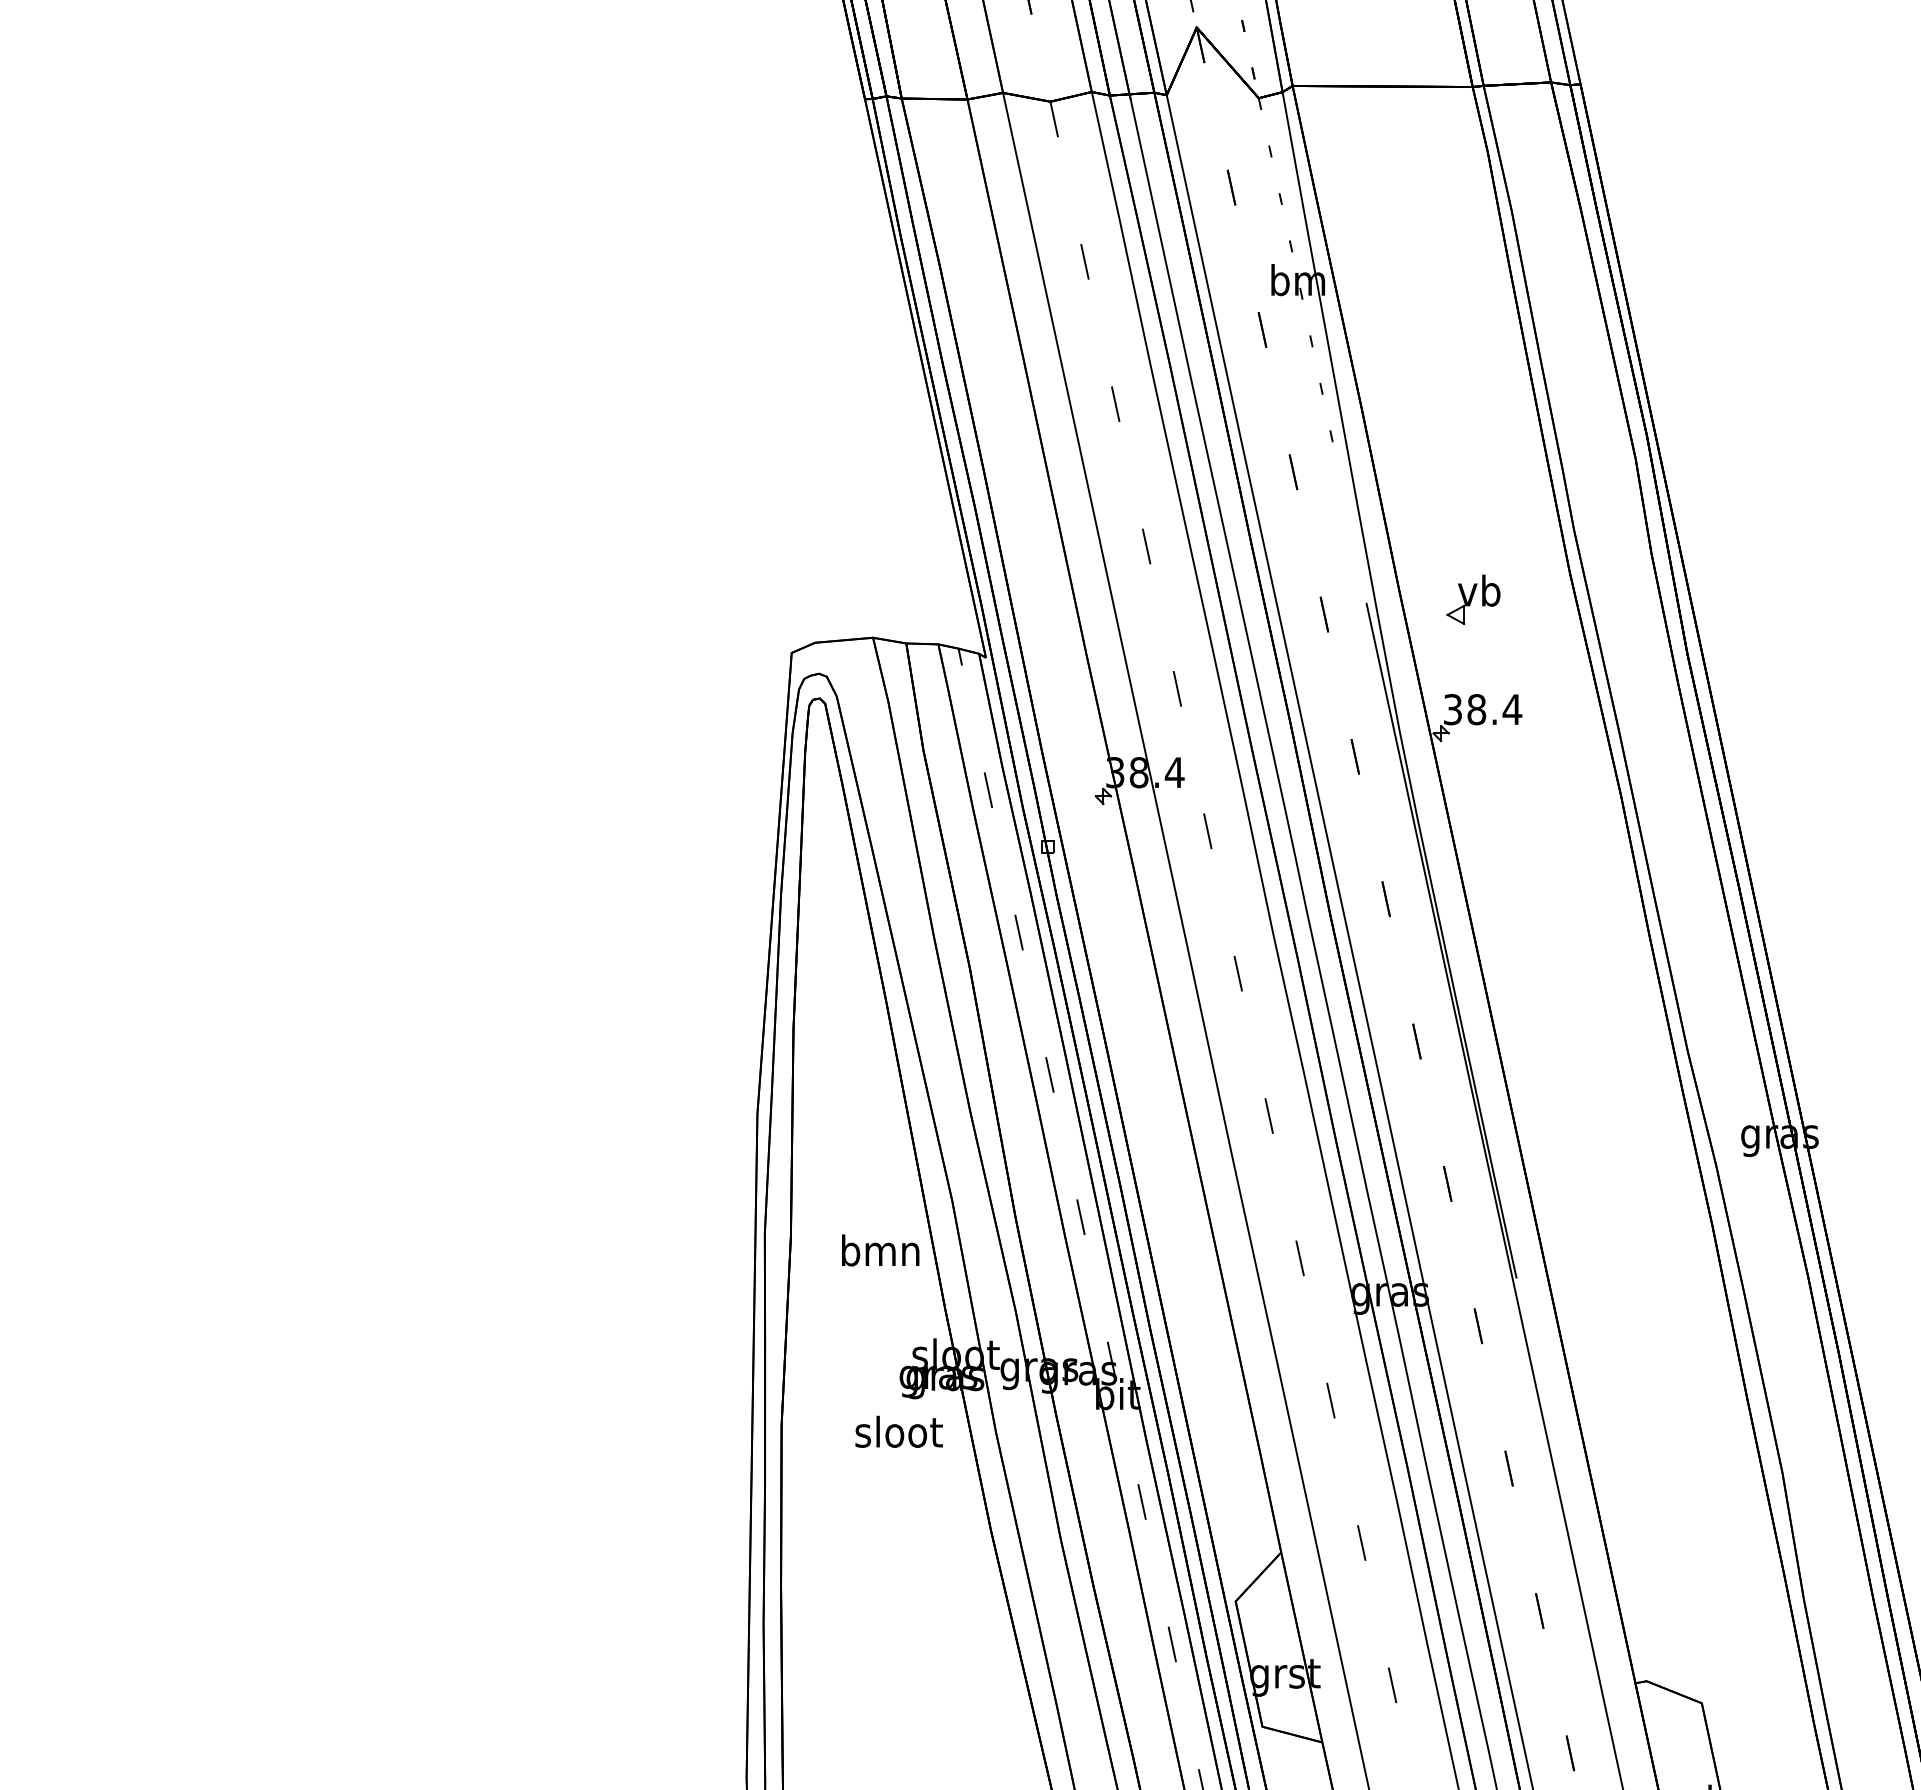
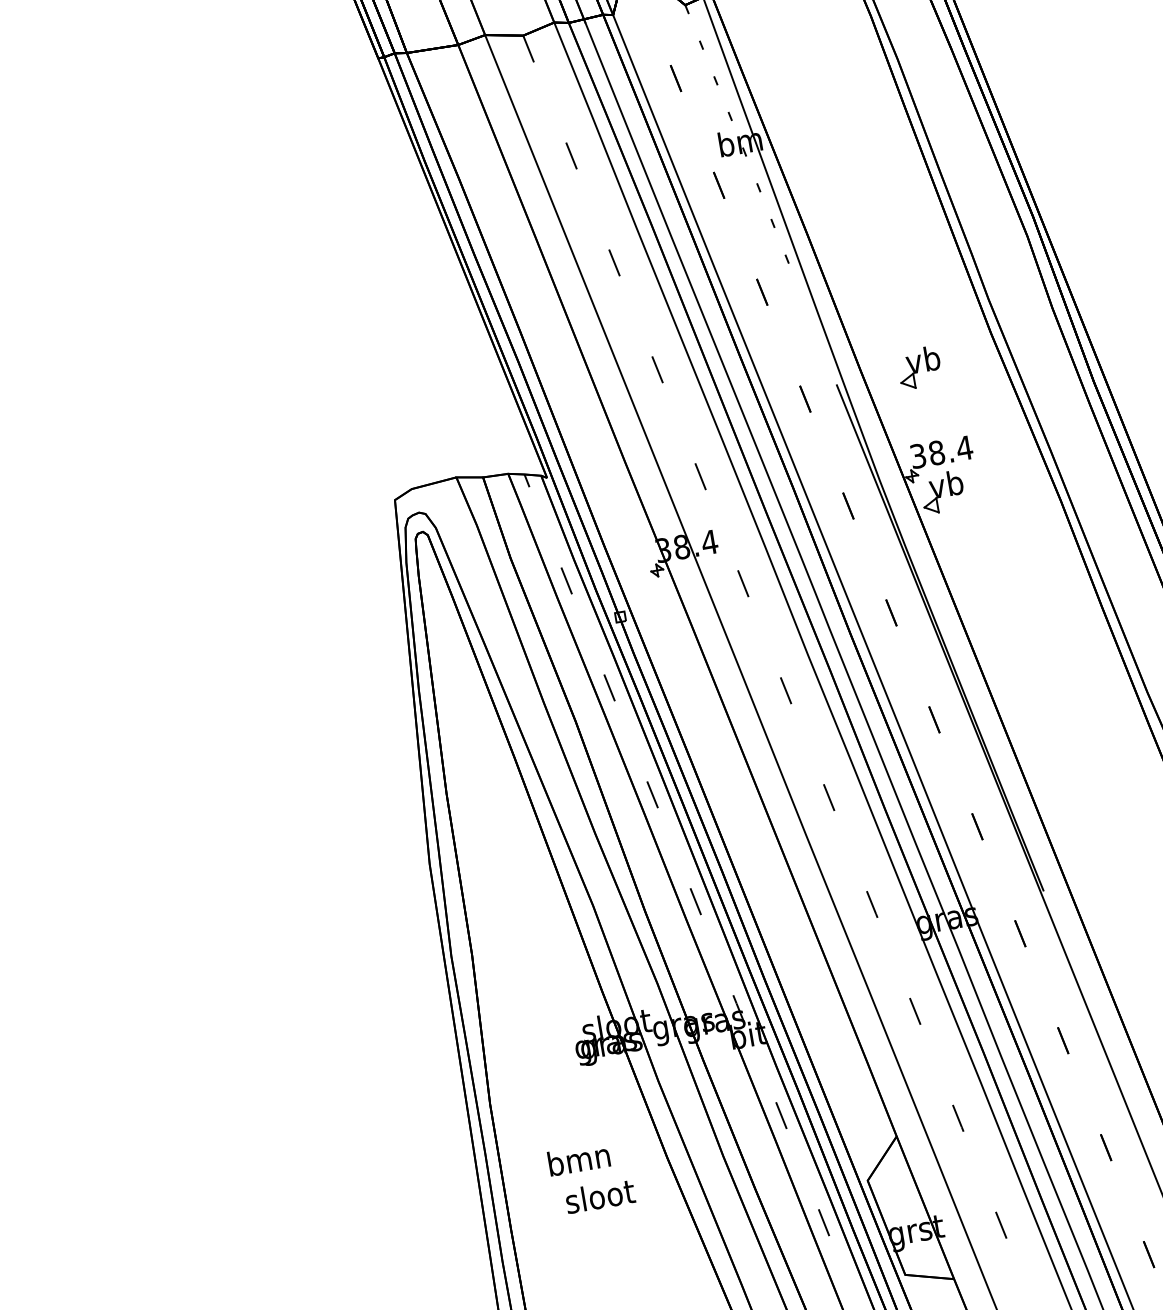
part: (1475, 759) -> (942, 492), added
text: (880, 1250) -> (578, 1159), moved
text: (898, 1431) -> (599, 1196), moved

